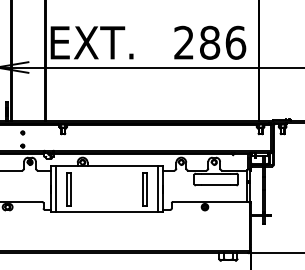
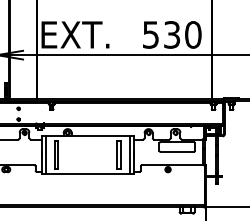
text: (210, 42) -> (172, 34), 286 -> 530

